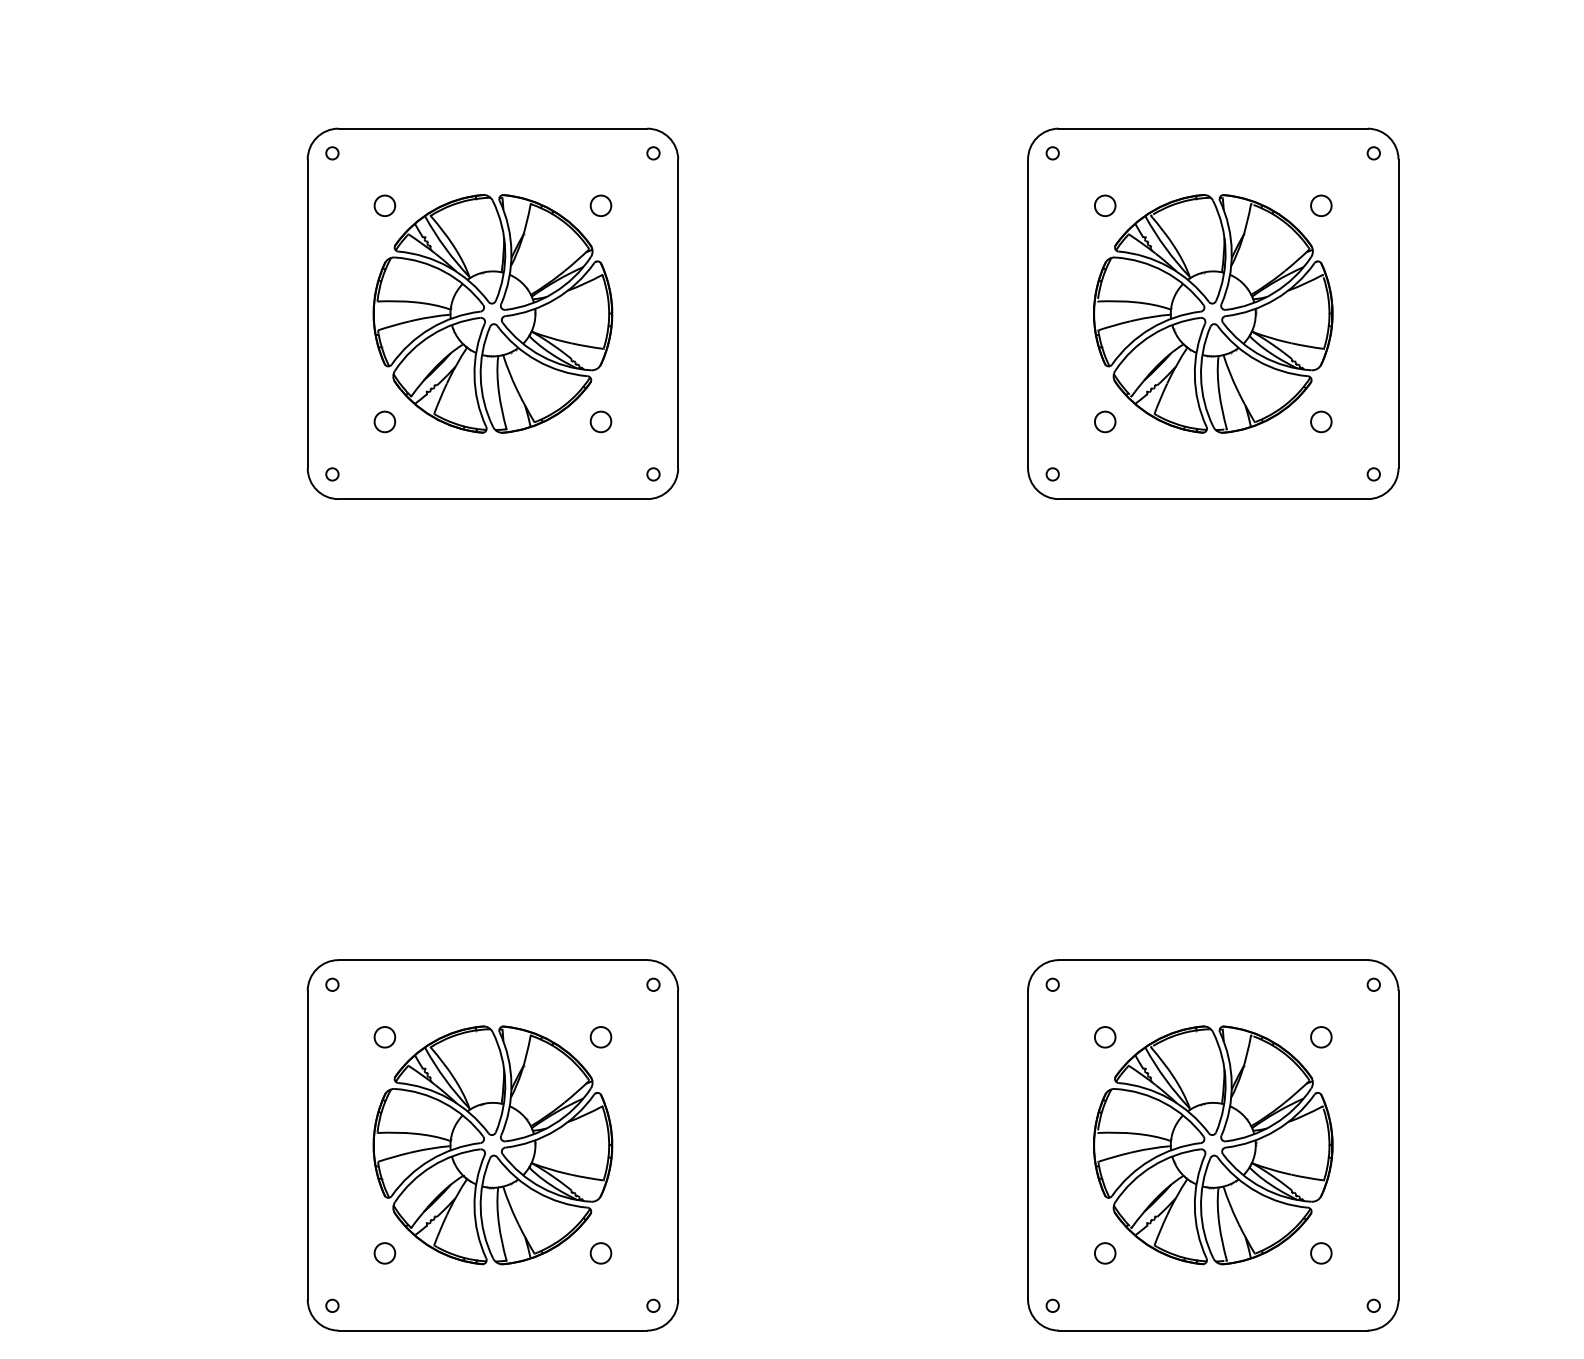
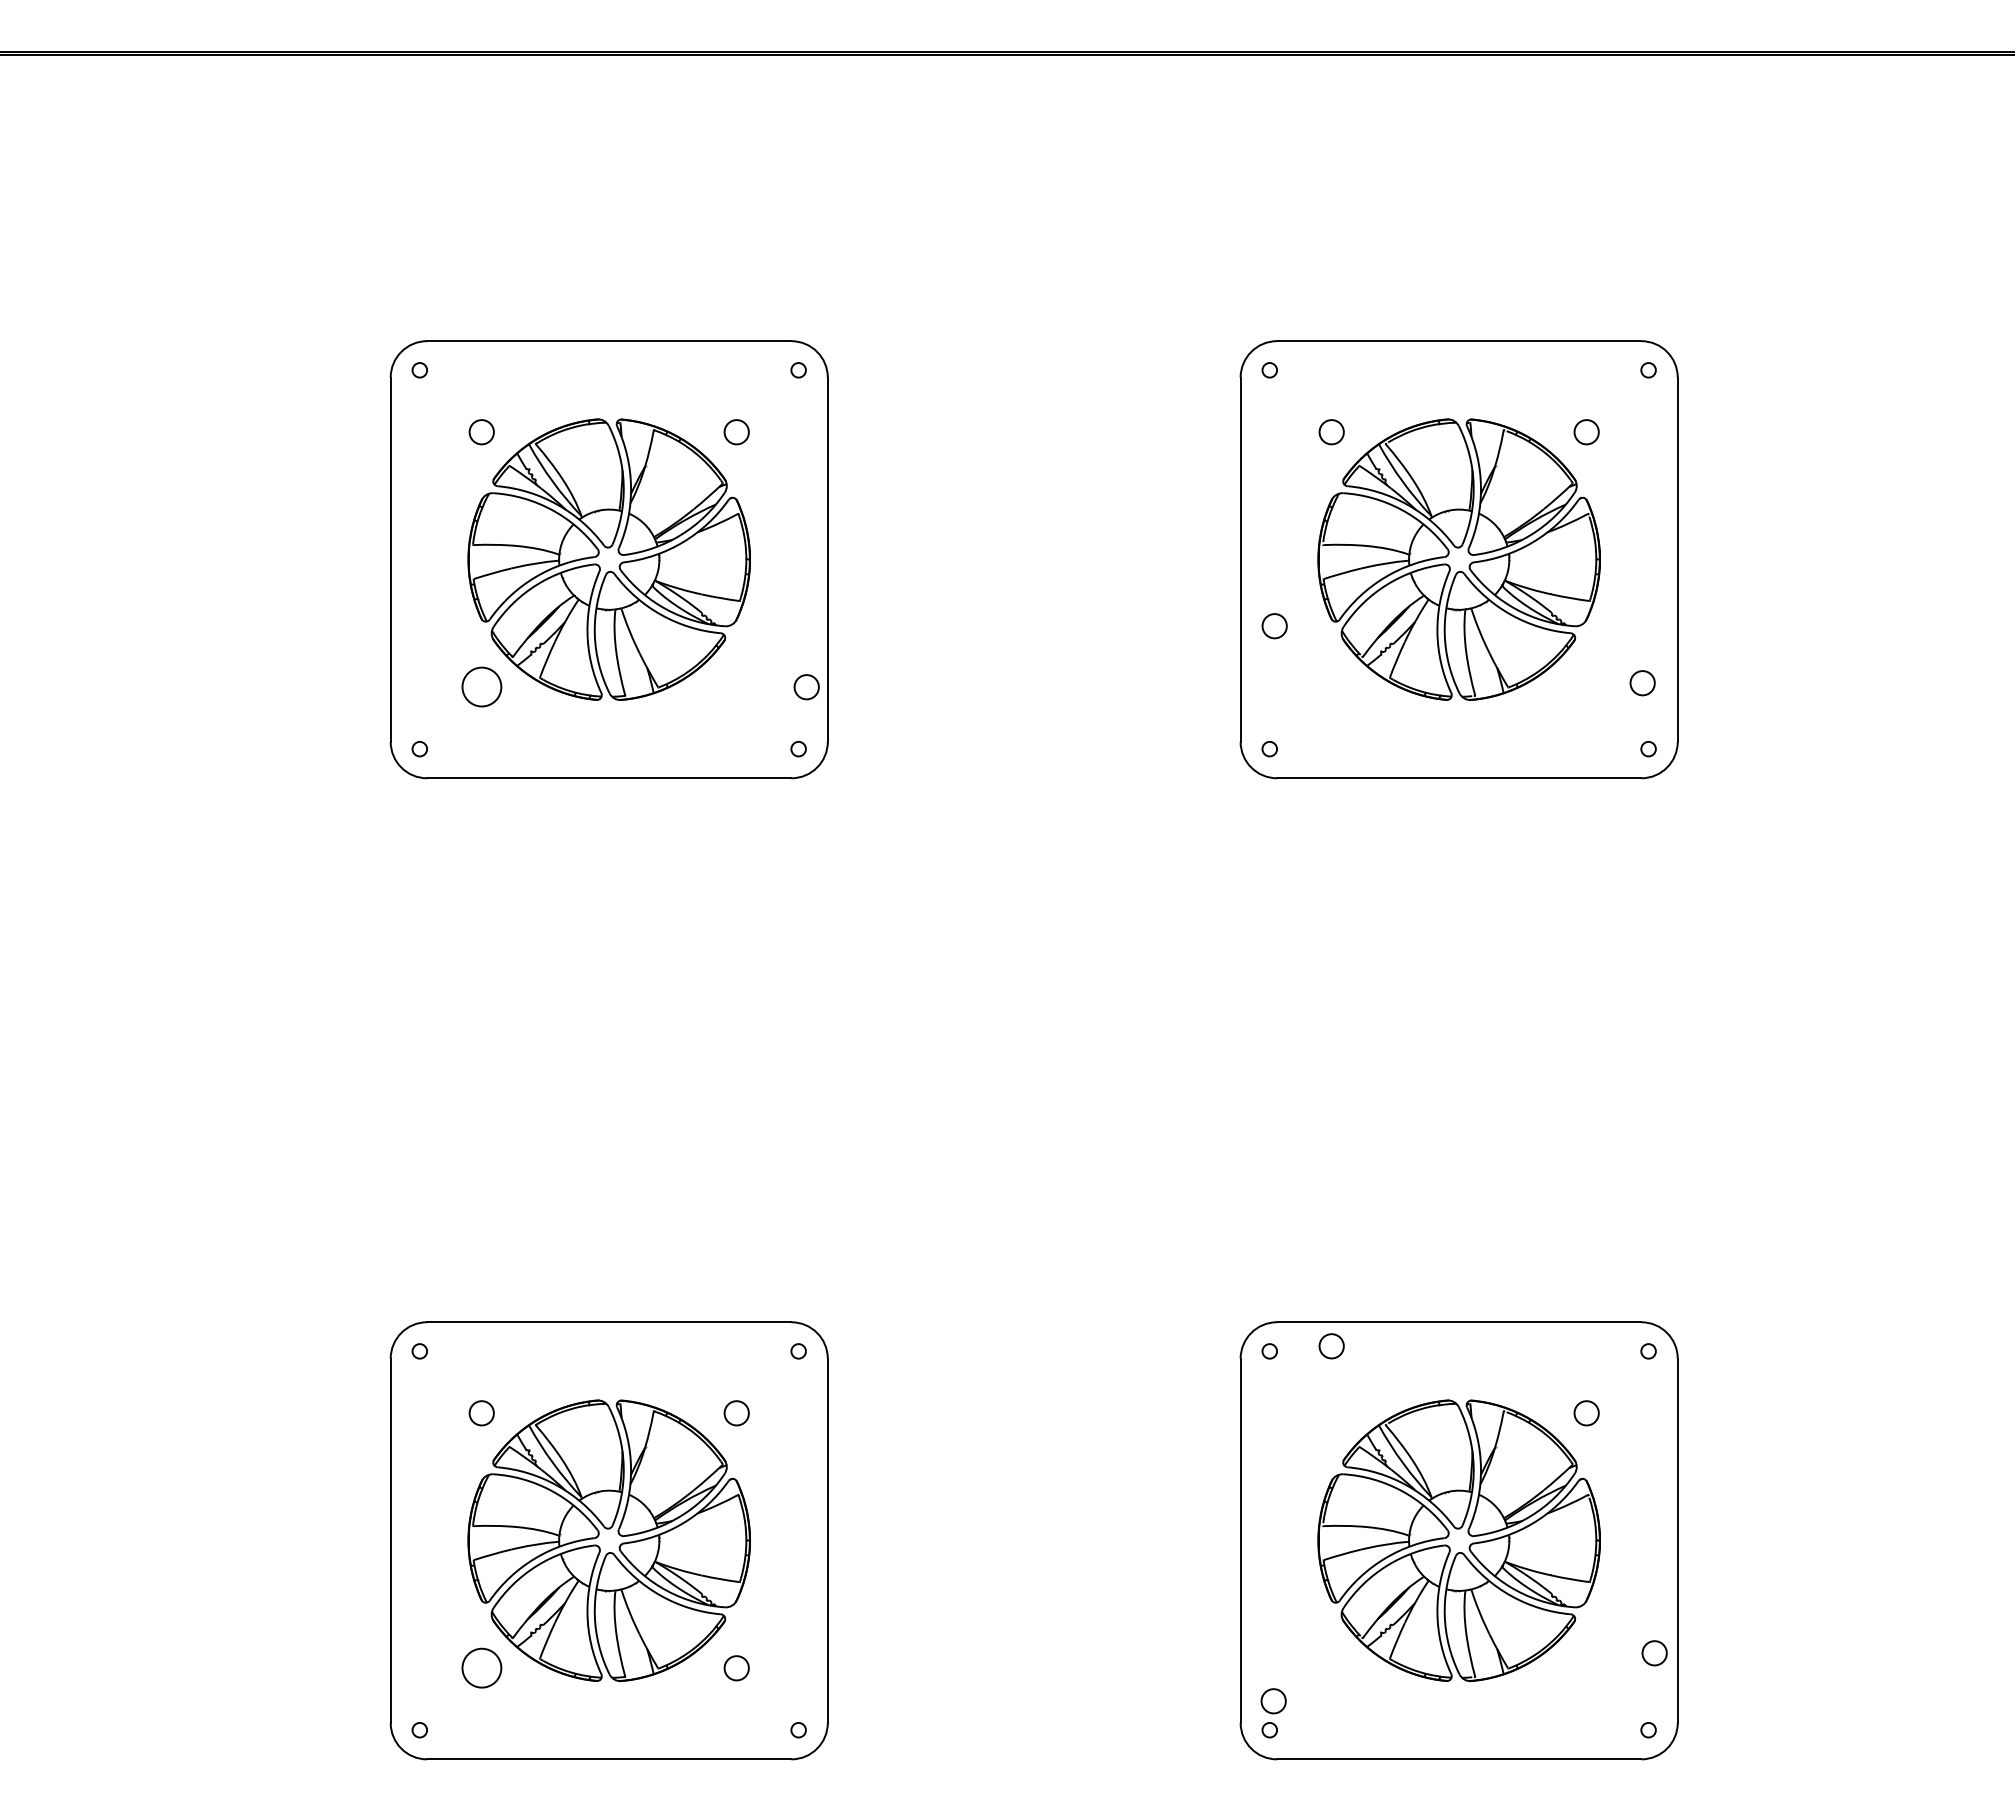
circle: (384, 422) -> (481, 687), size x1.6
circle: (600, 422) -> (806, 687), moved
circle: (1105, 422) -> (1274, 626), moved
circle: (1321, 422) -> (1642, 683), moved
circle: (1105, 1037) -> (1331, 1346), moved
circle: (384, 1253) -> (481, 1668), size x1.6
circle: (1105, 1253) -> (1273, 1701), moved
circle: (1321, 1253) -> (1654, 1653), moved

